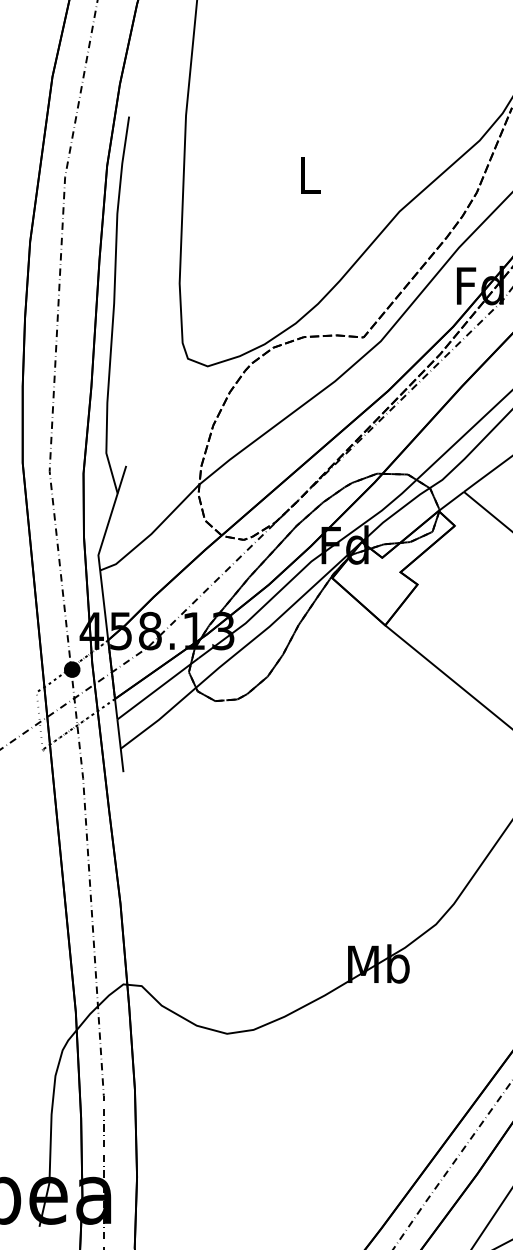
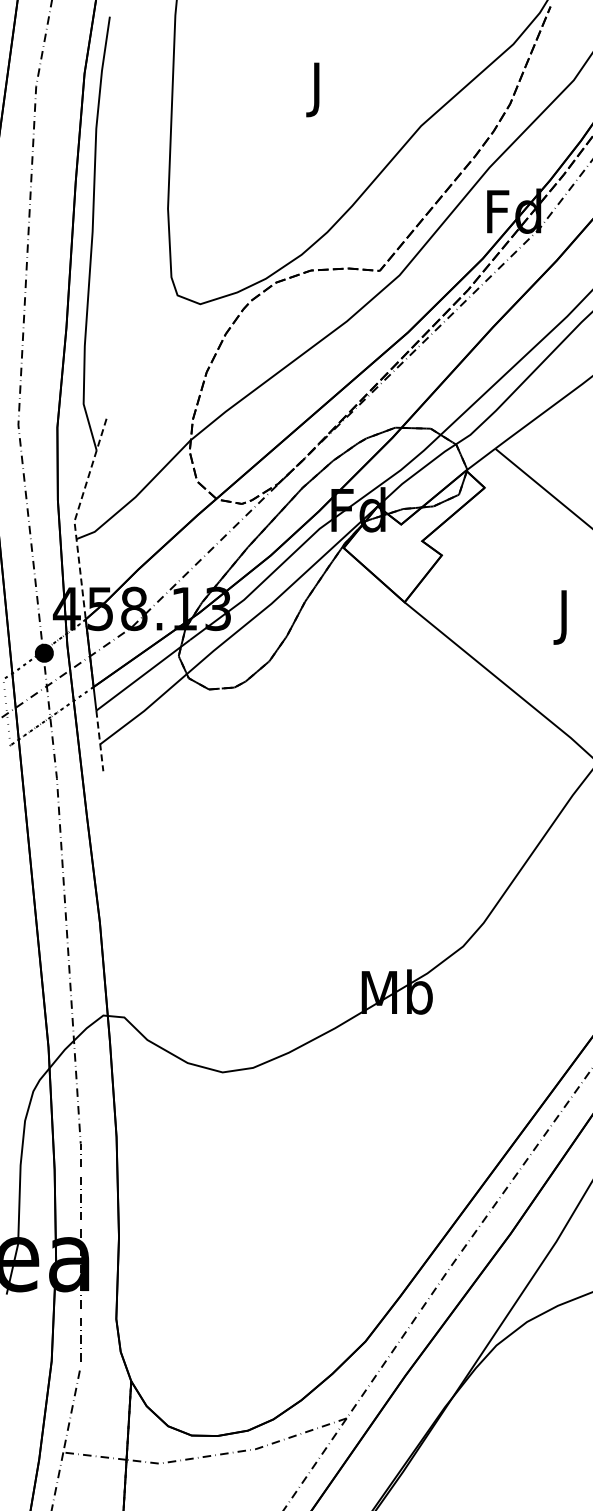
text: (310, 179) -> (318, 89), L -> J
line: (99, 551) -> (75, 517), solid -> dashed
line: (120, 746) -> (99, 741), solid -> dashed

